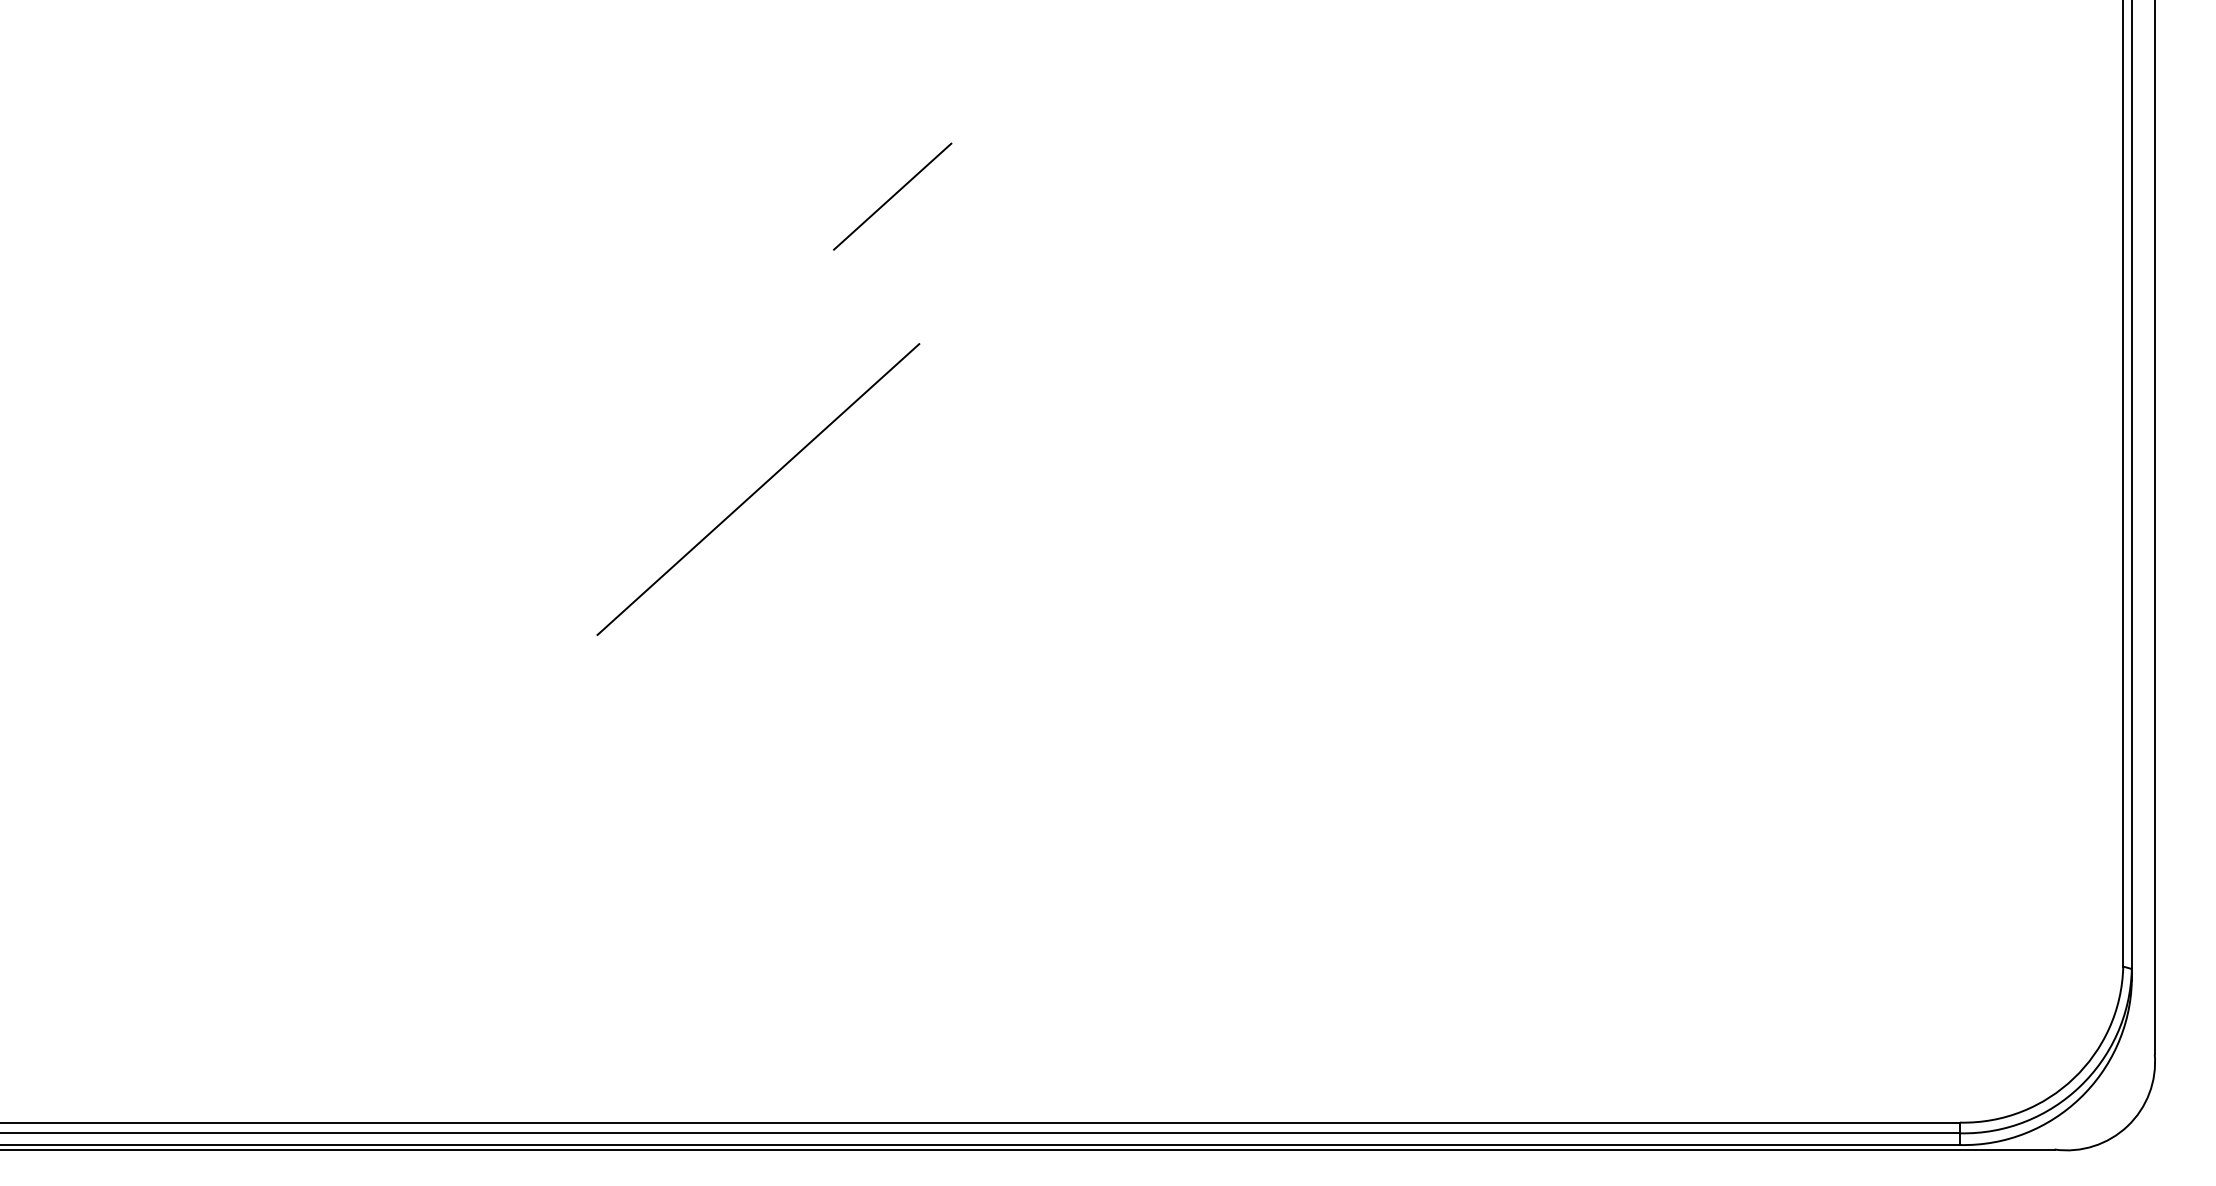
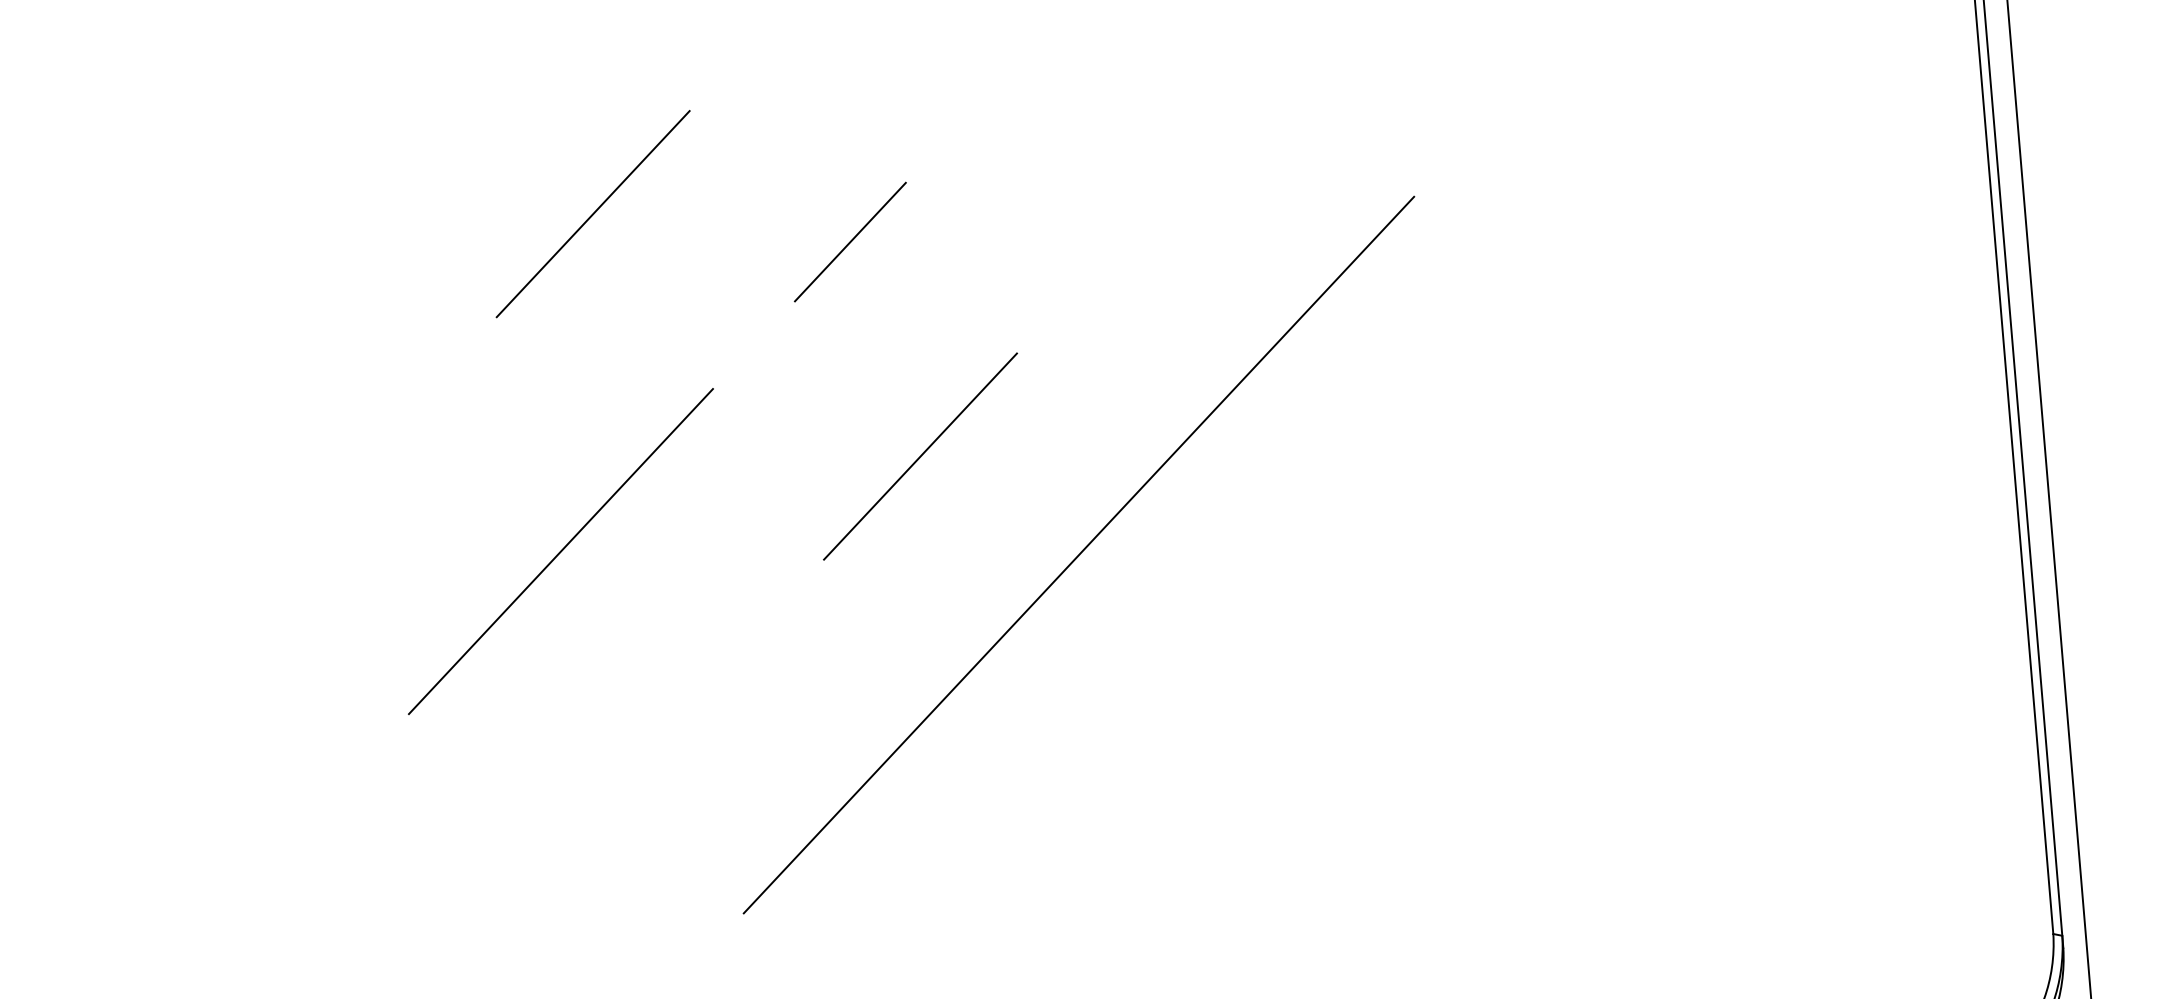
line: (764, 148) -> (593, 214), added
line: (892, 196) -> (850, 241), moved
line: (1062, 410) -> (920, 456), added
line: (758, 489) -> (561, 551), moved
line: (1207, 518) -> (1078, 554), added

